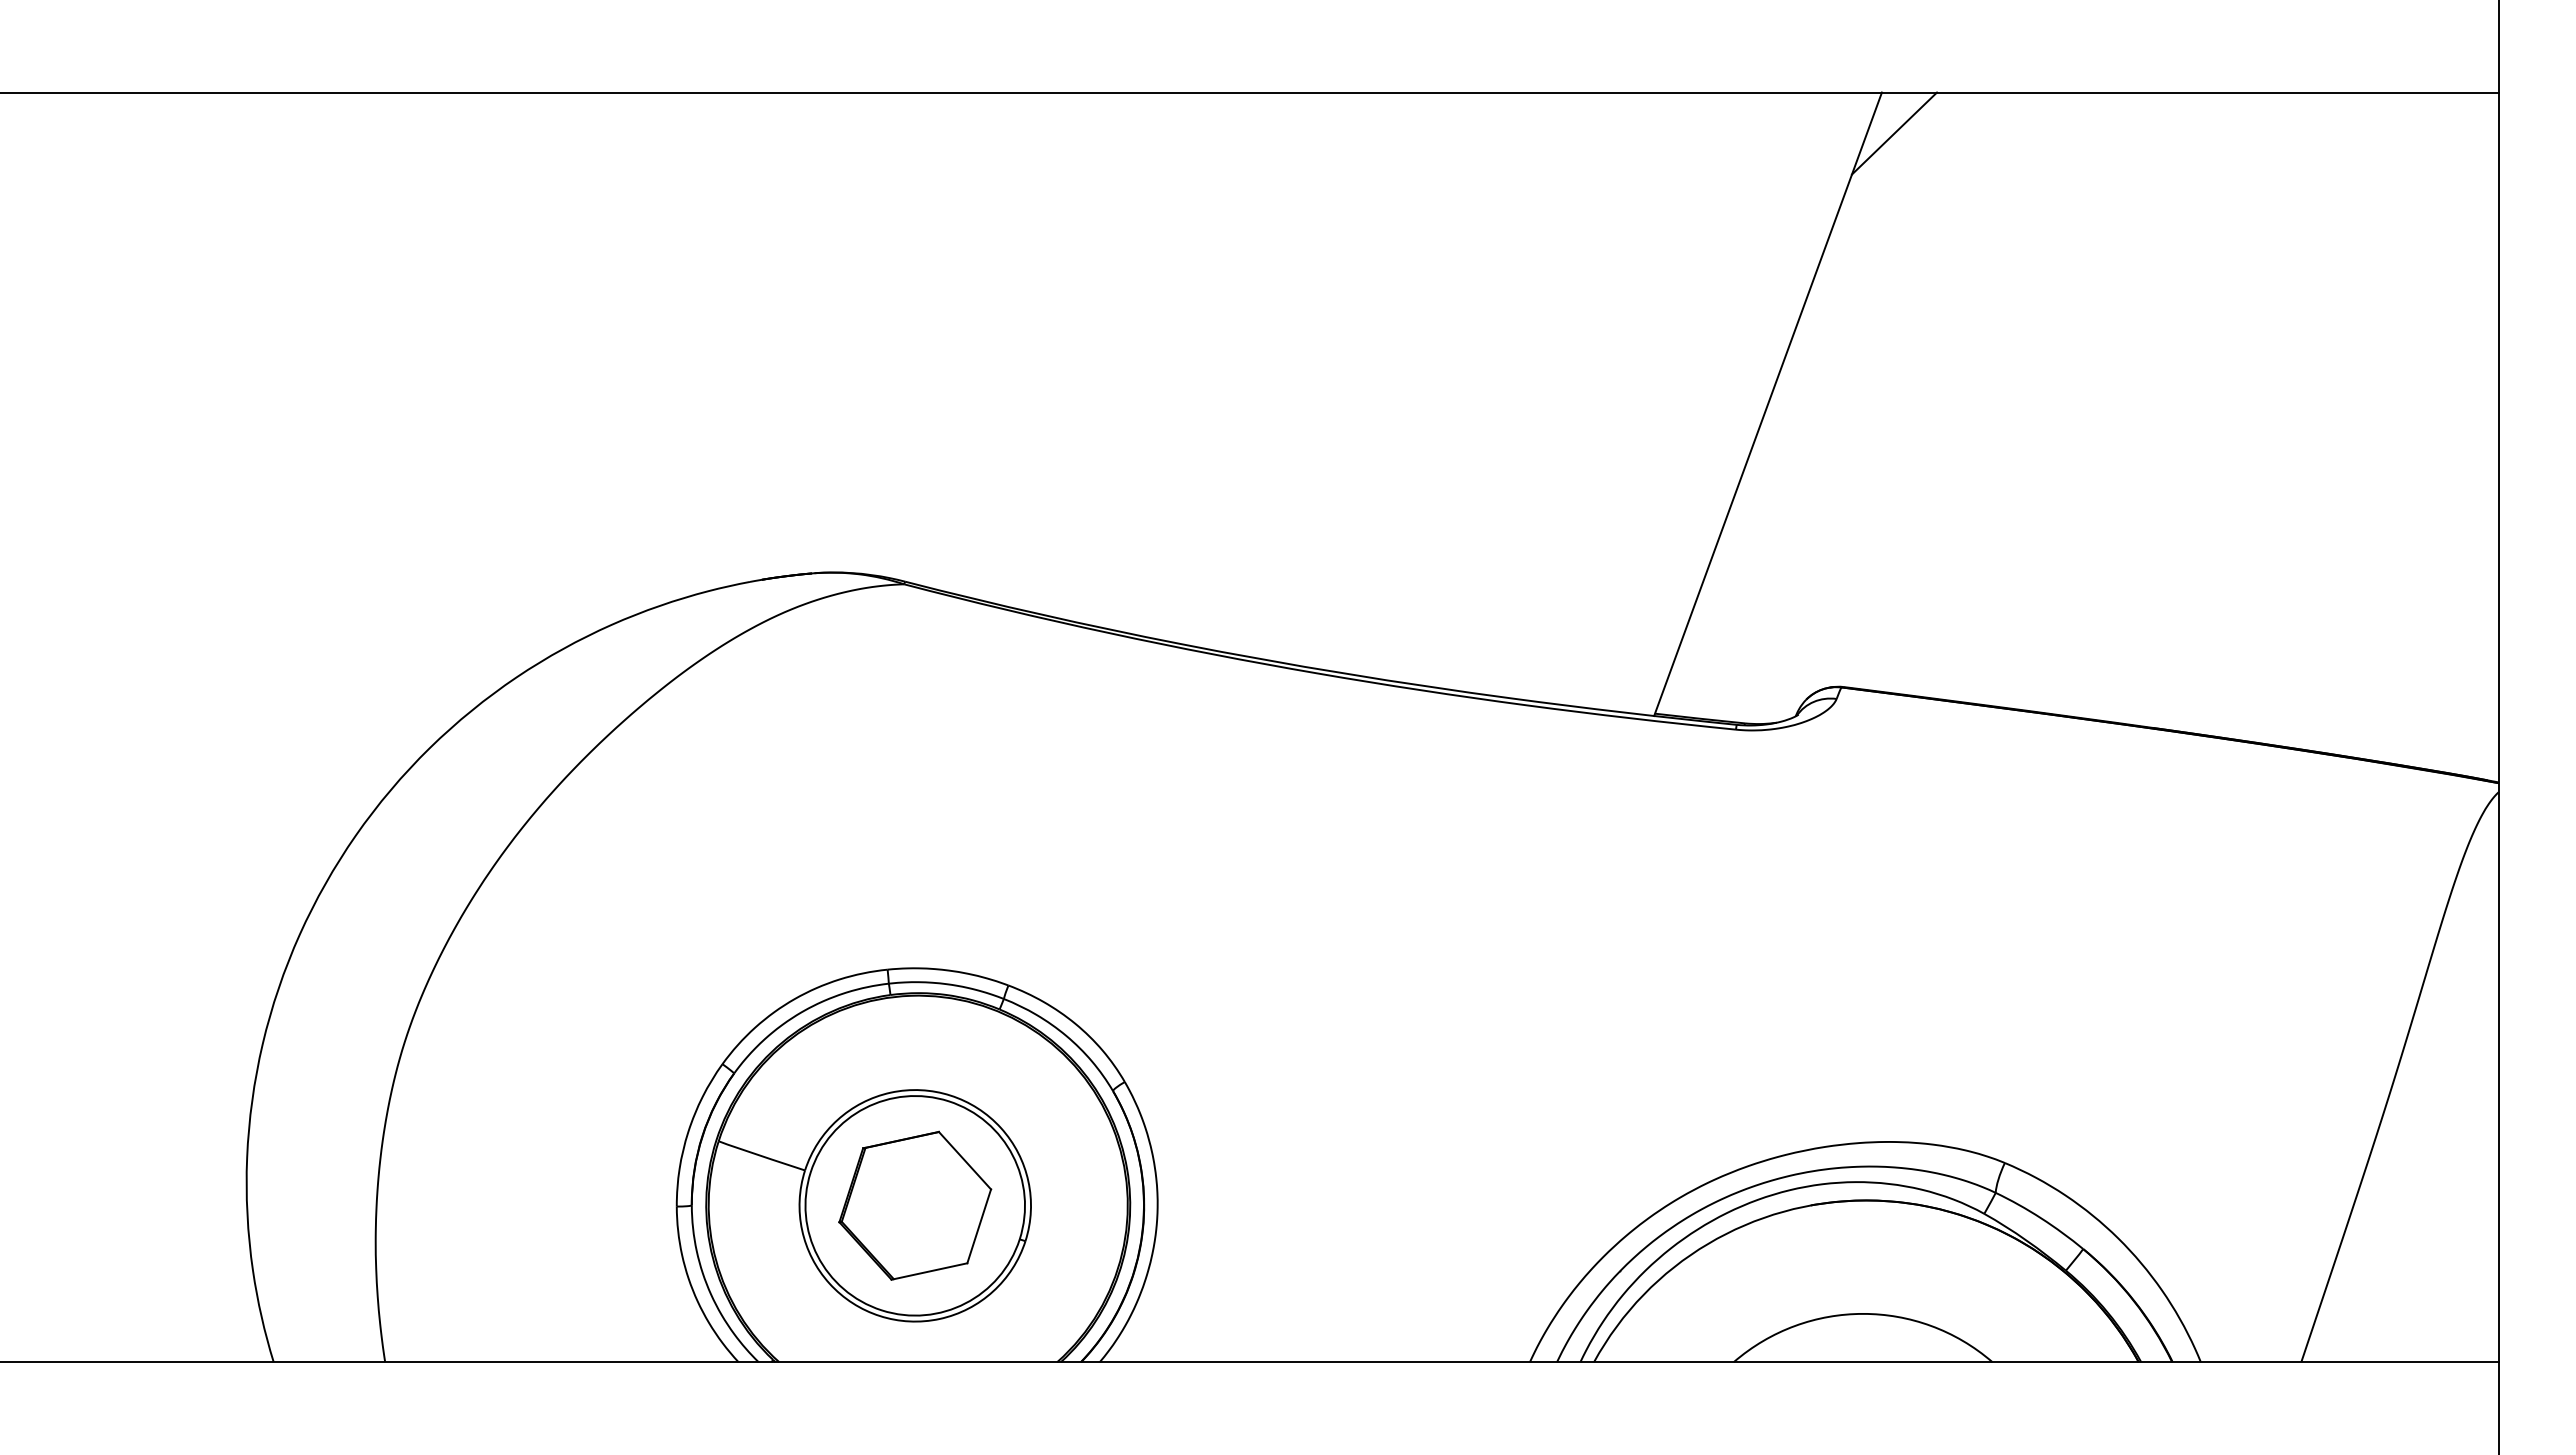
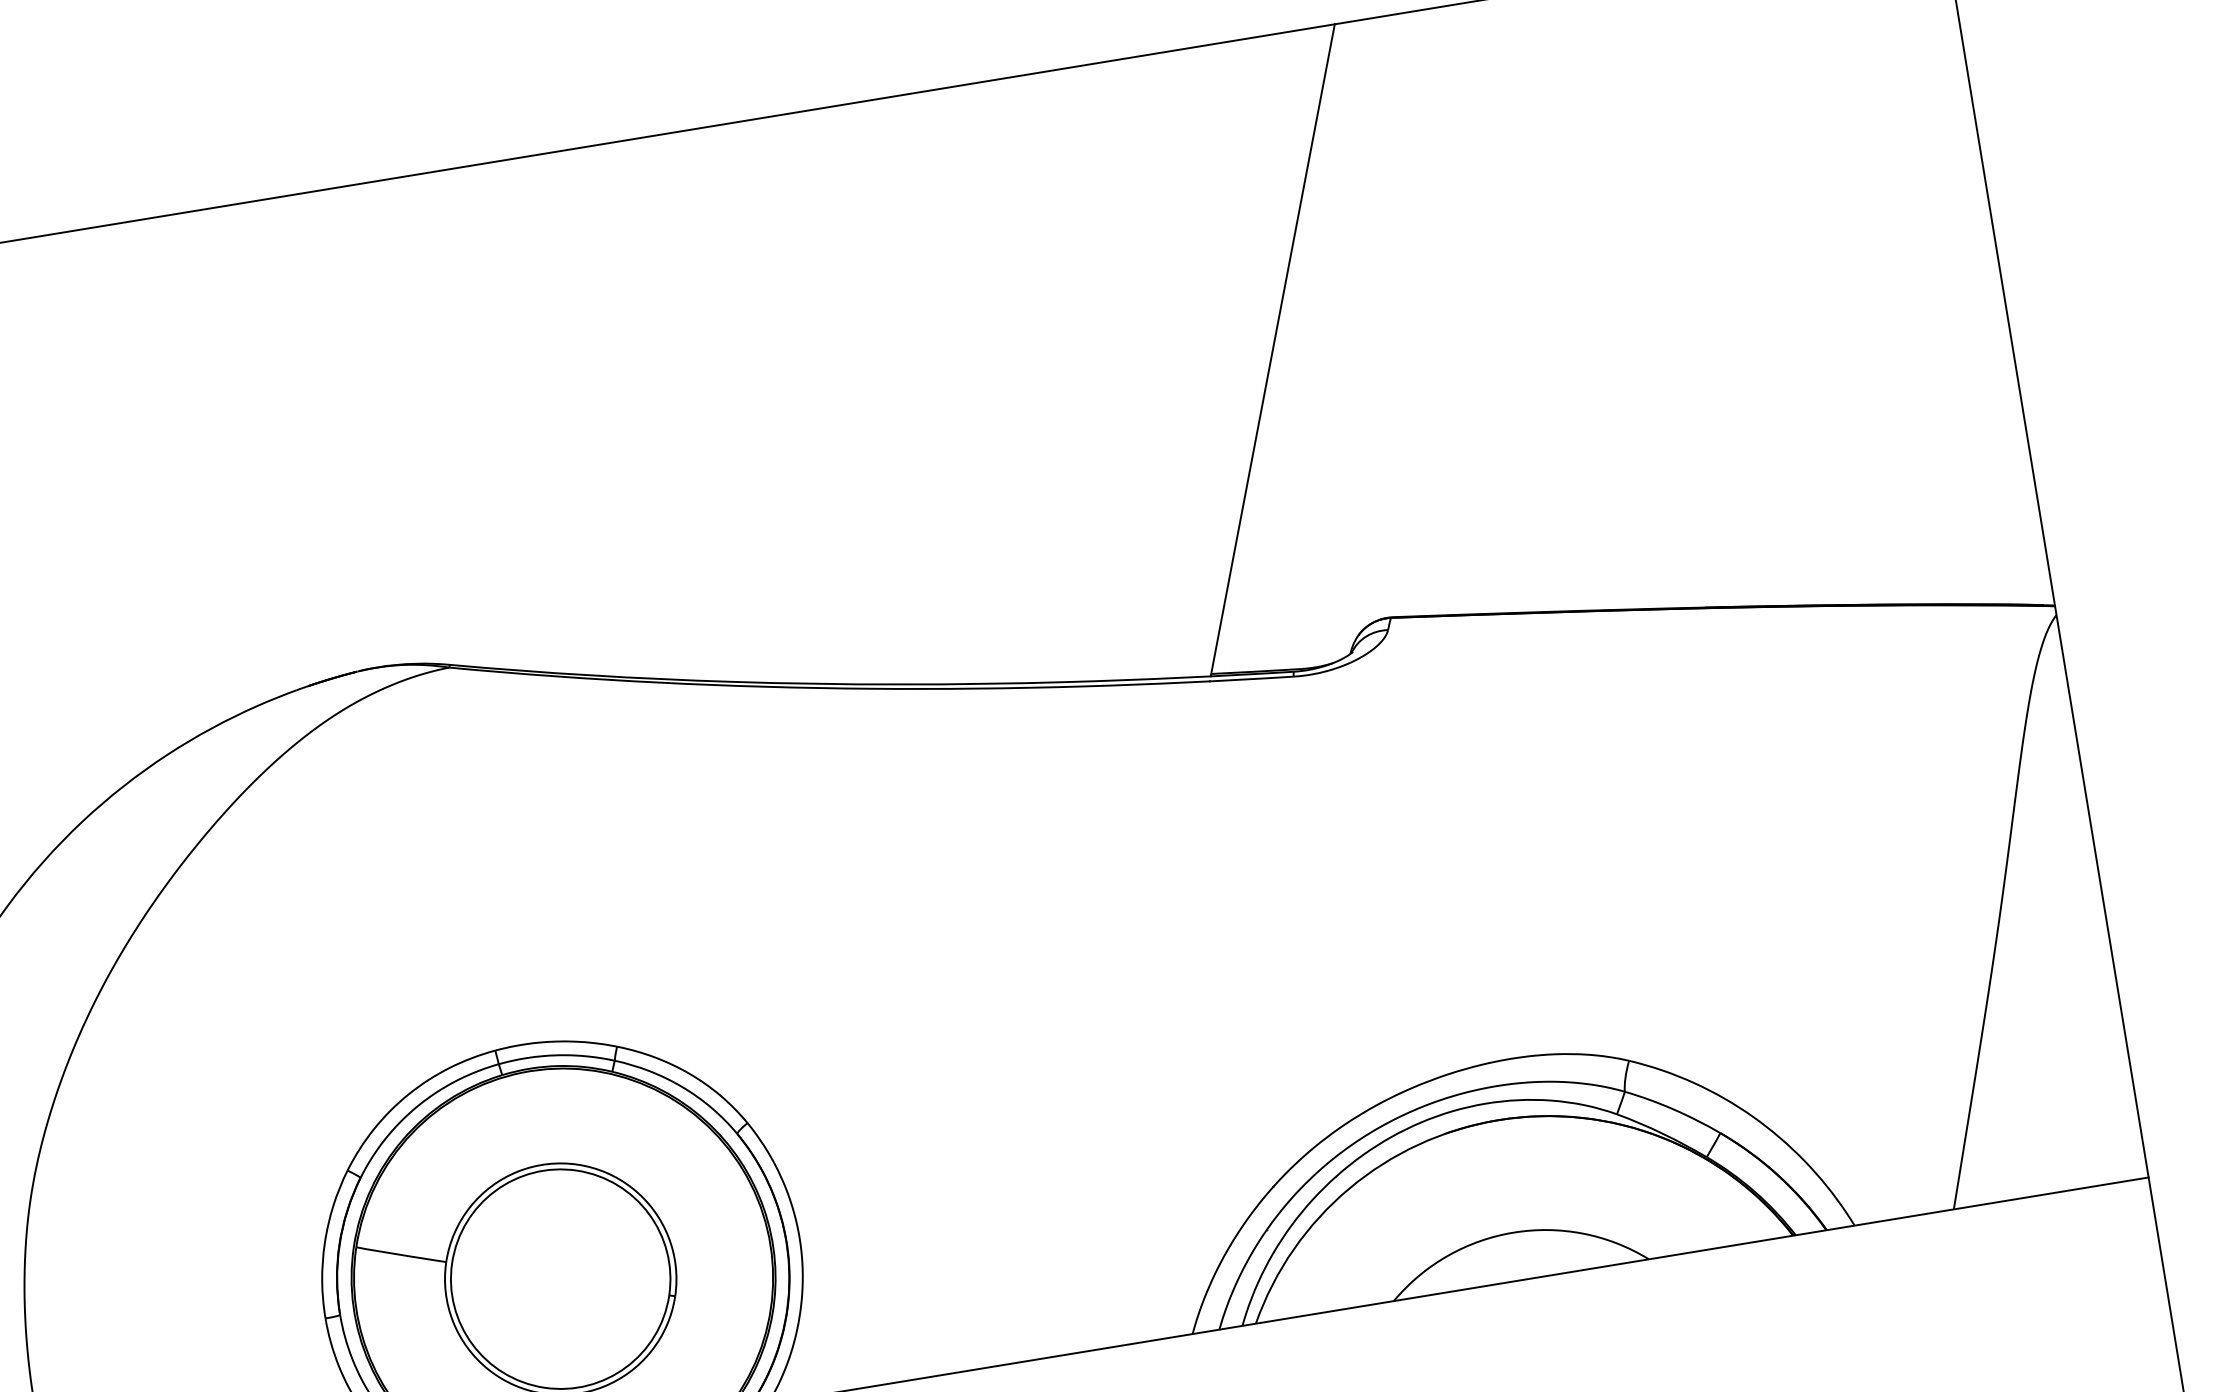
line: (1894, 133) -> (1353, 62), removed
part: (915, 1205) -> (560, 1278), removed

